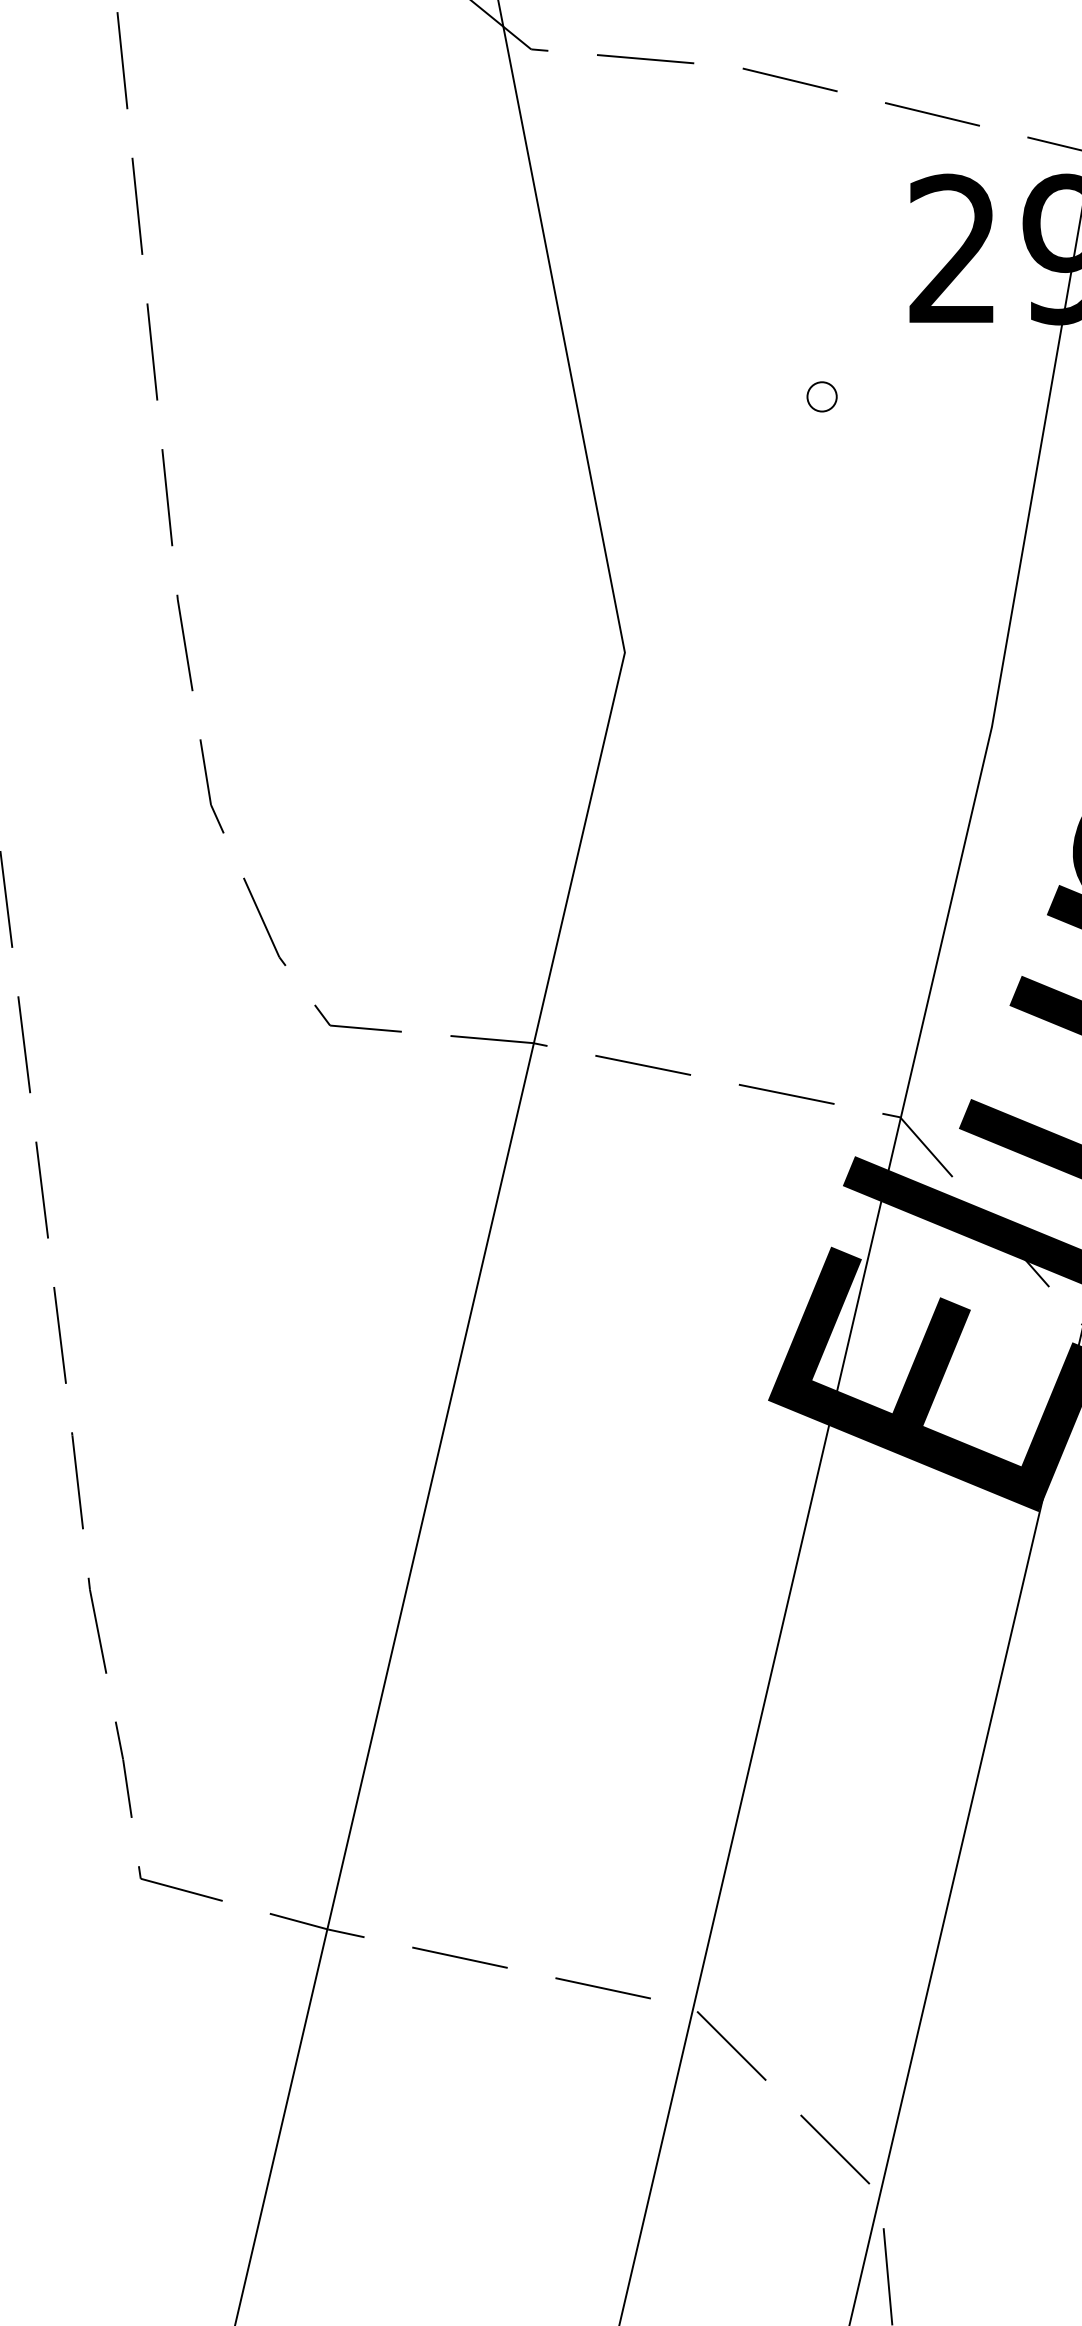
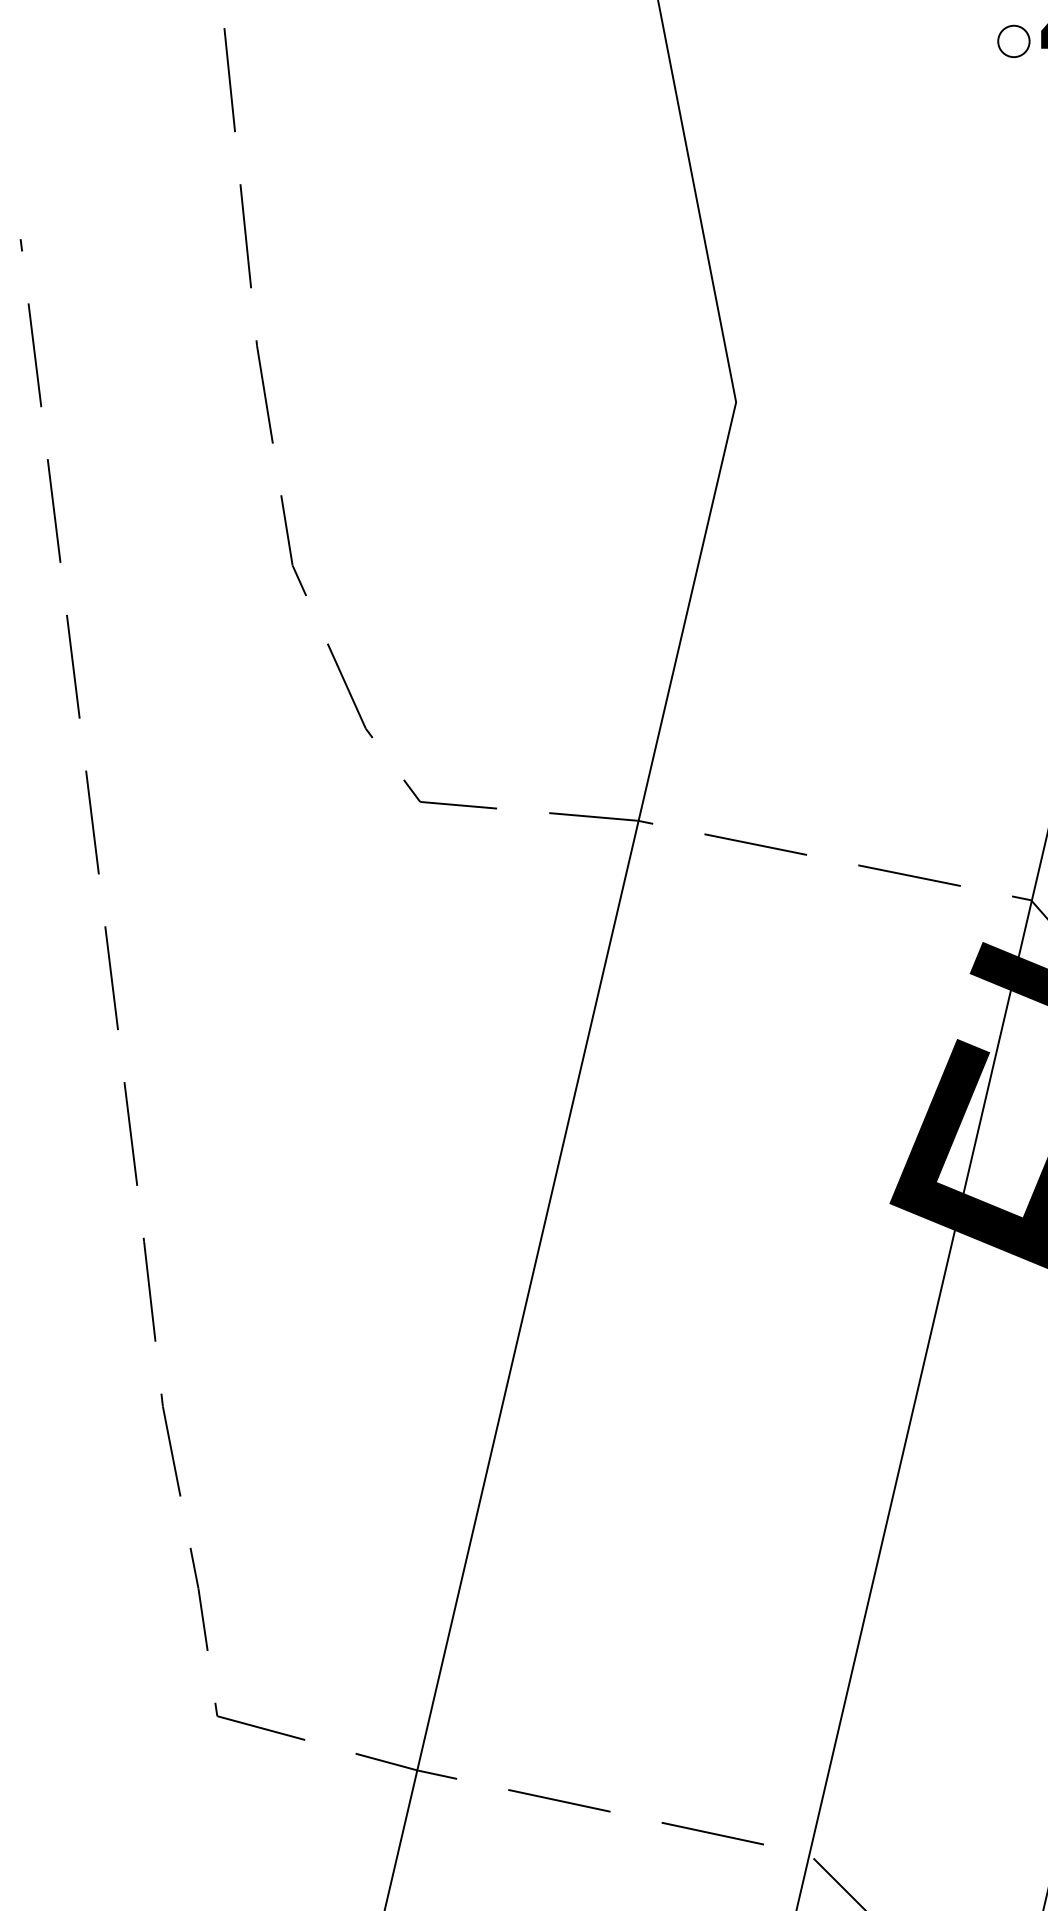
part: (821, 396) -> (1013, 41), moved

